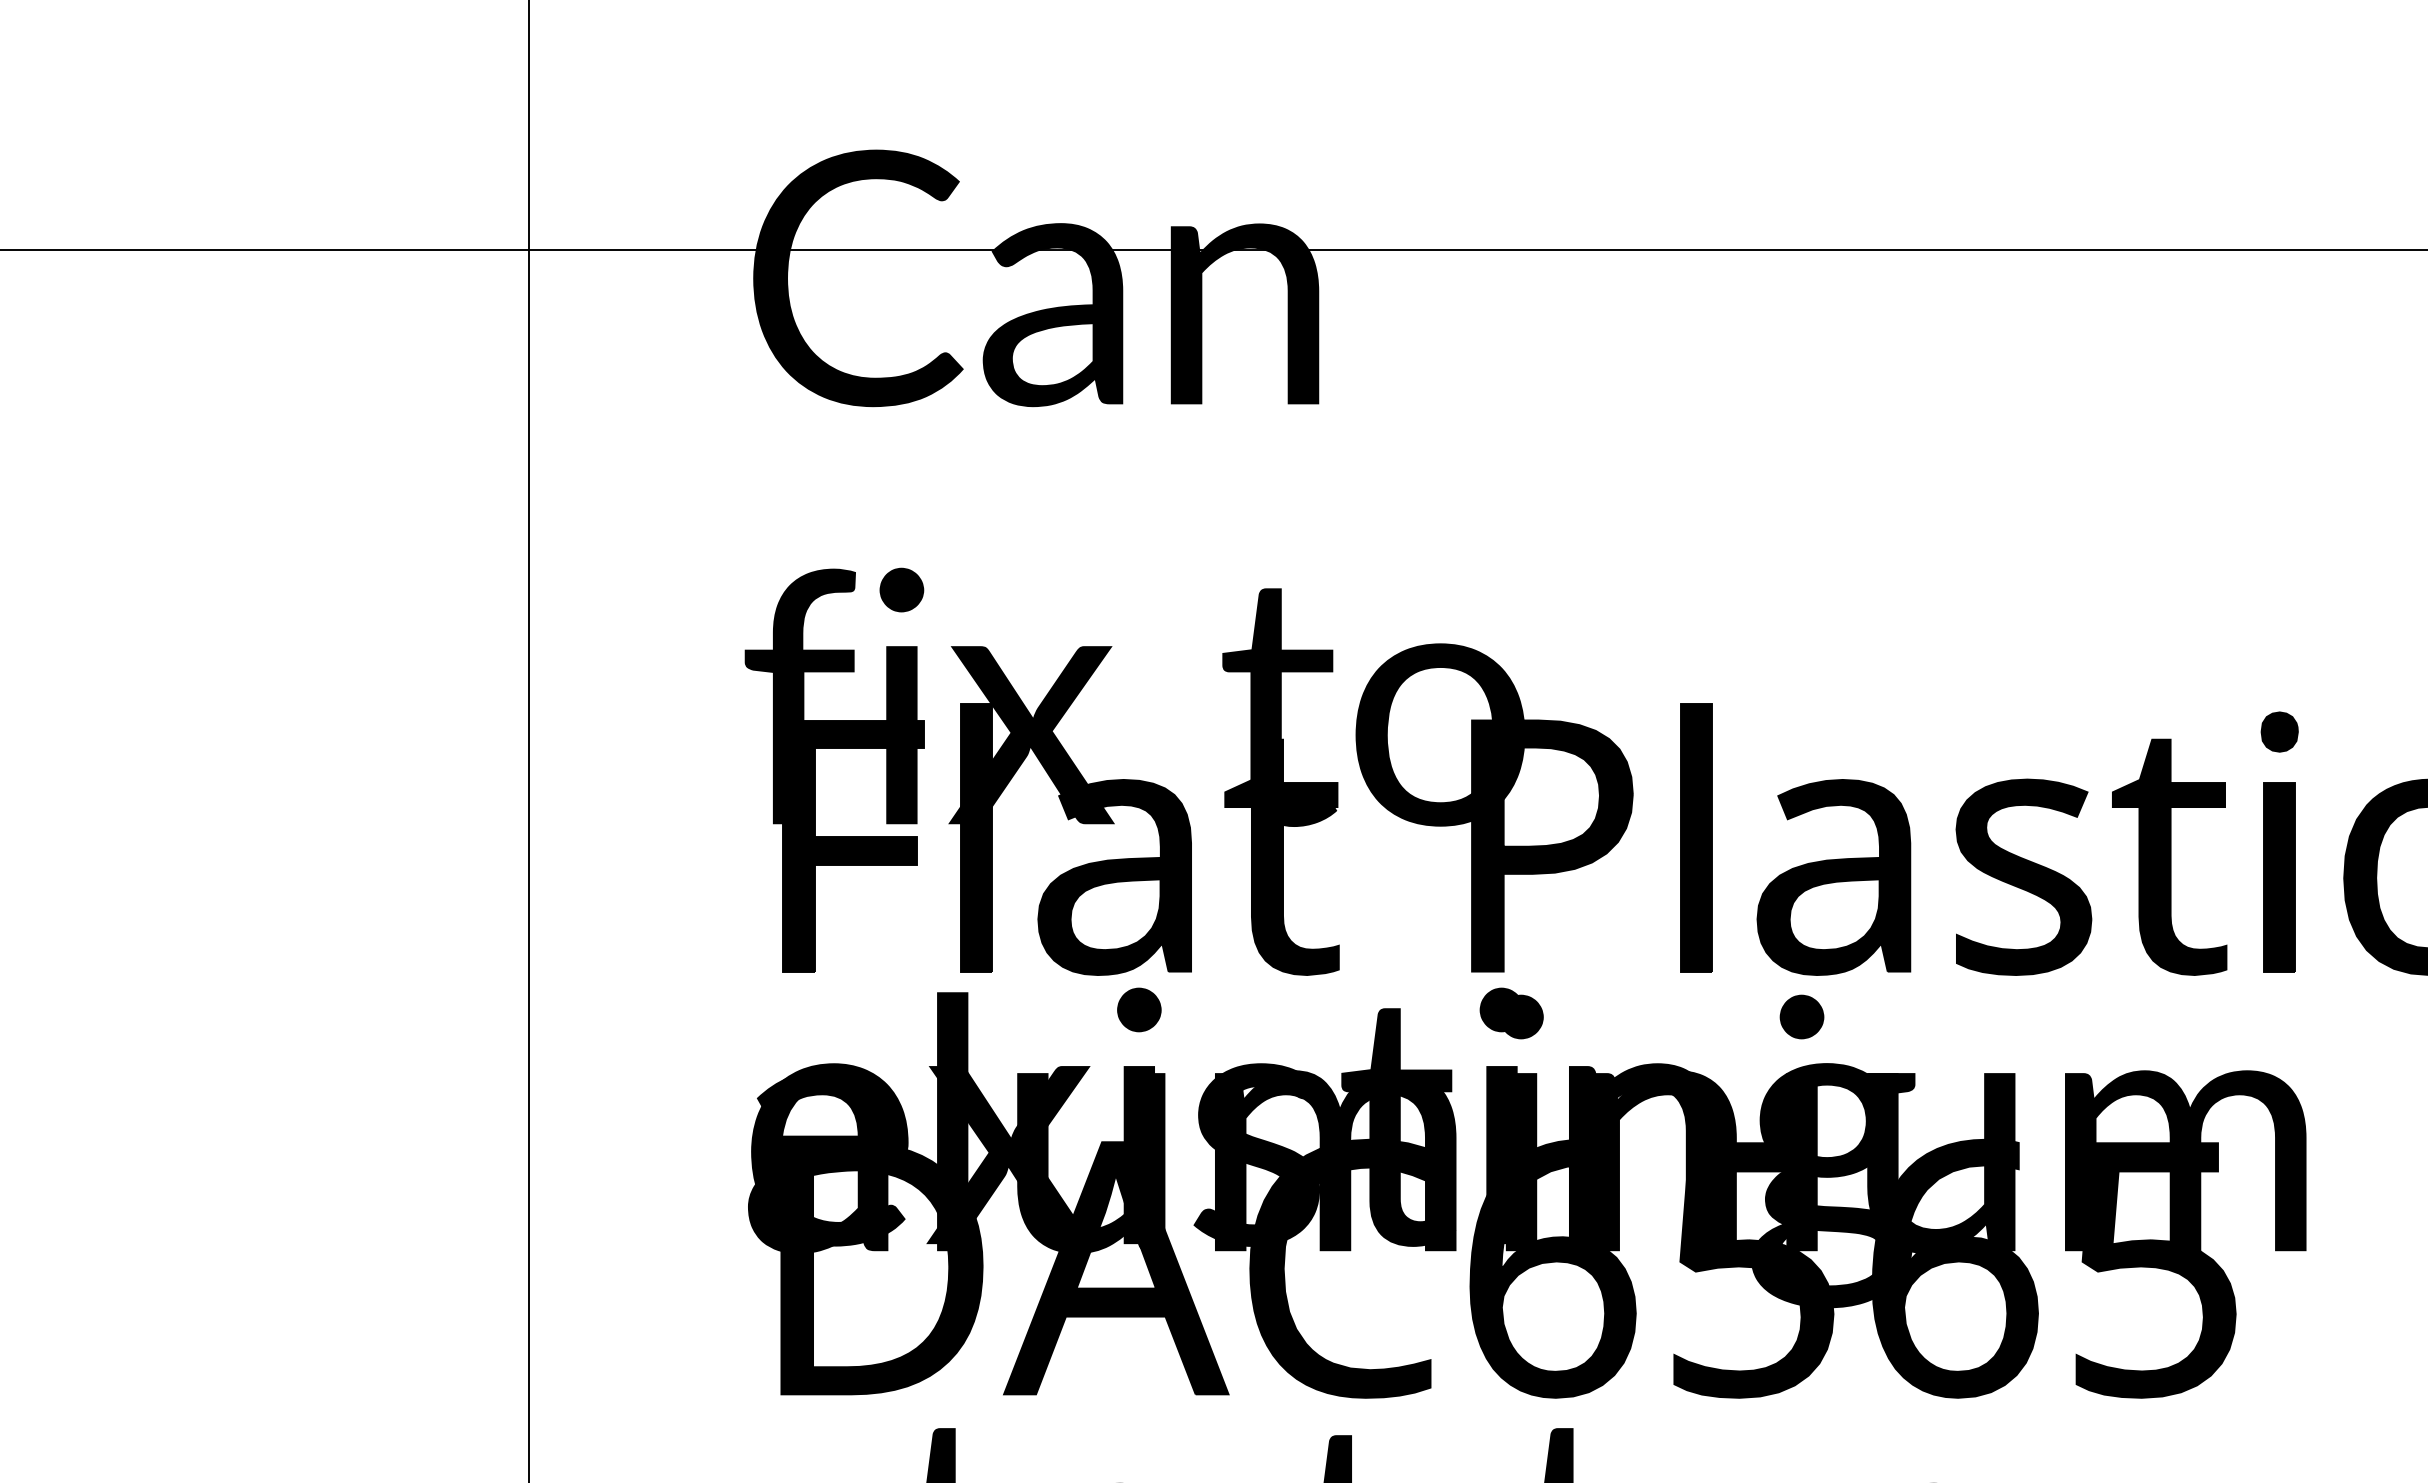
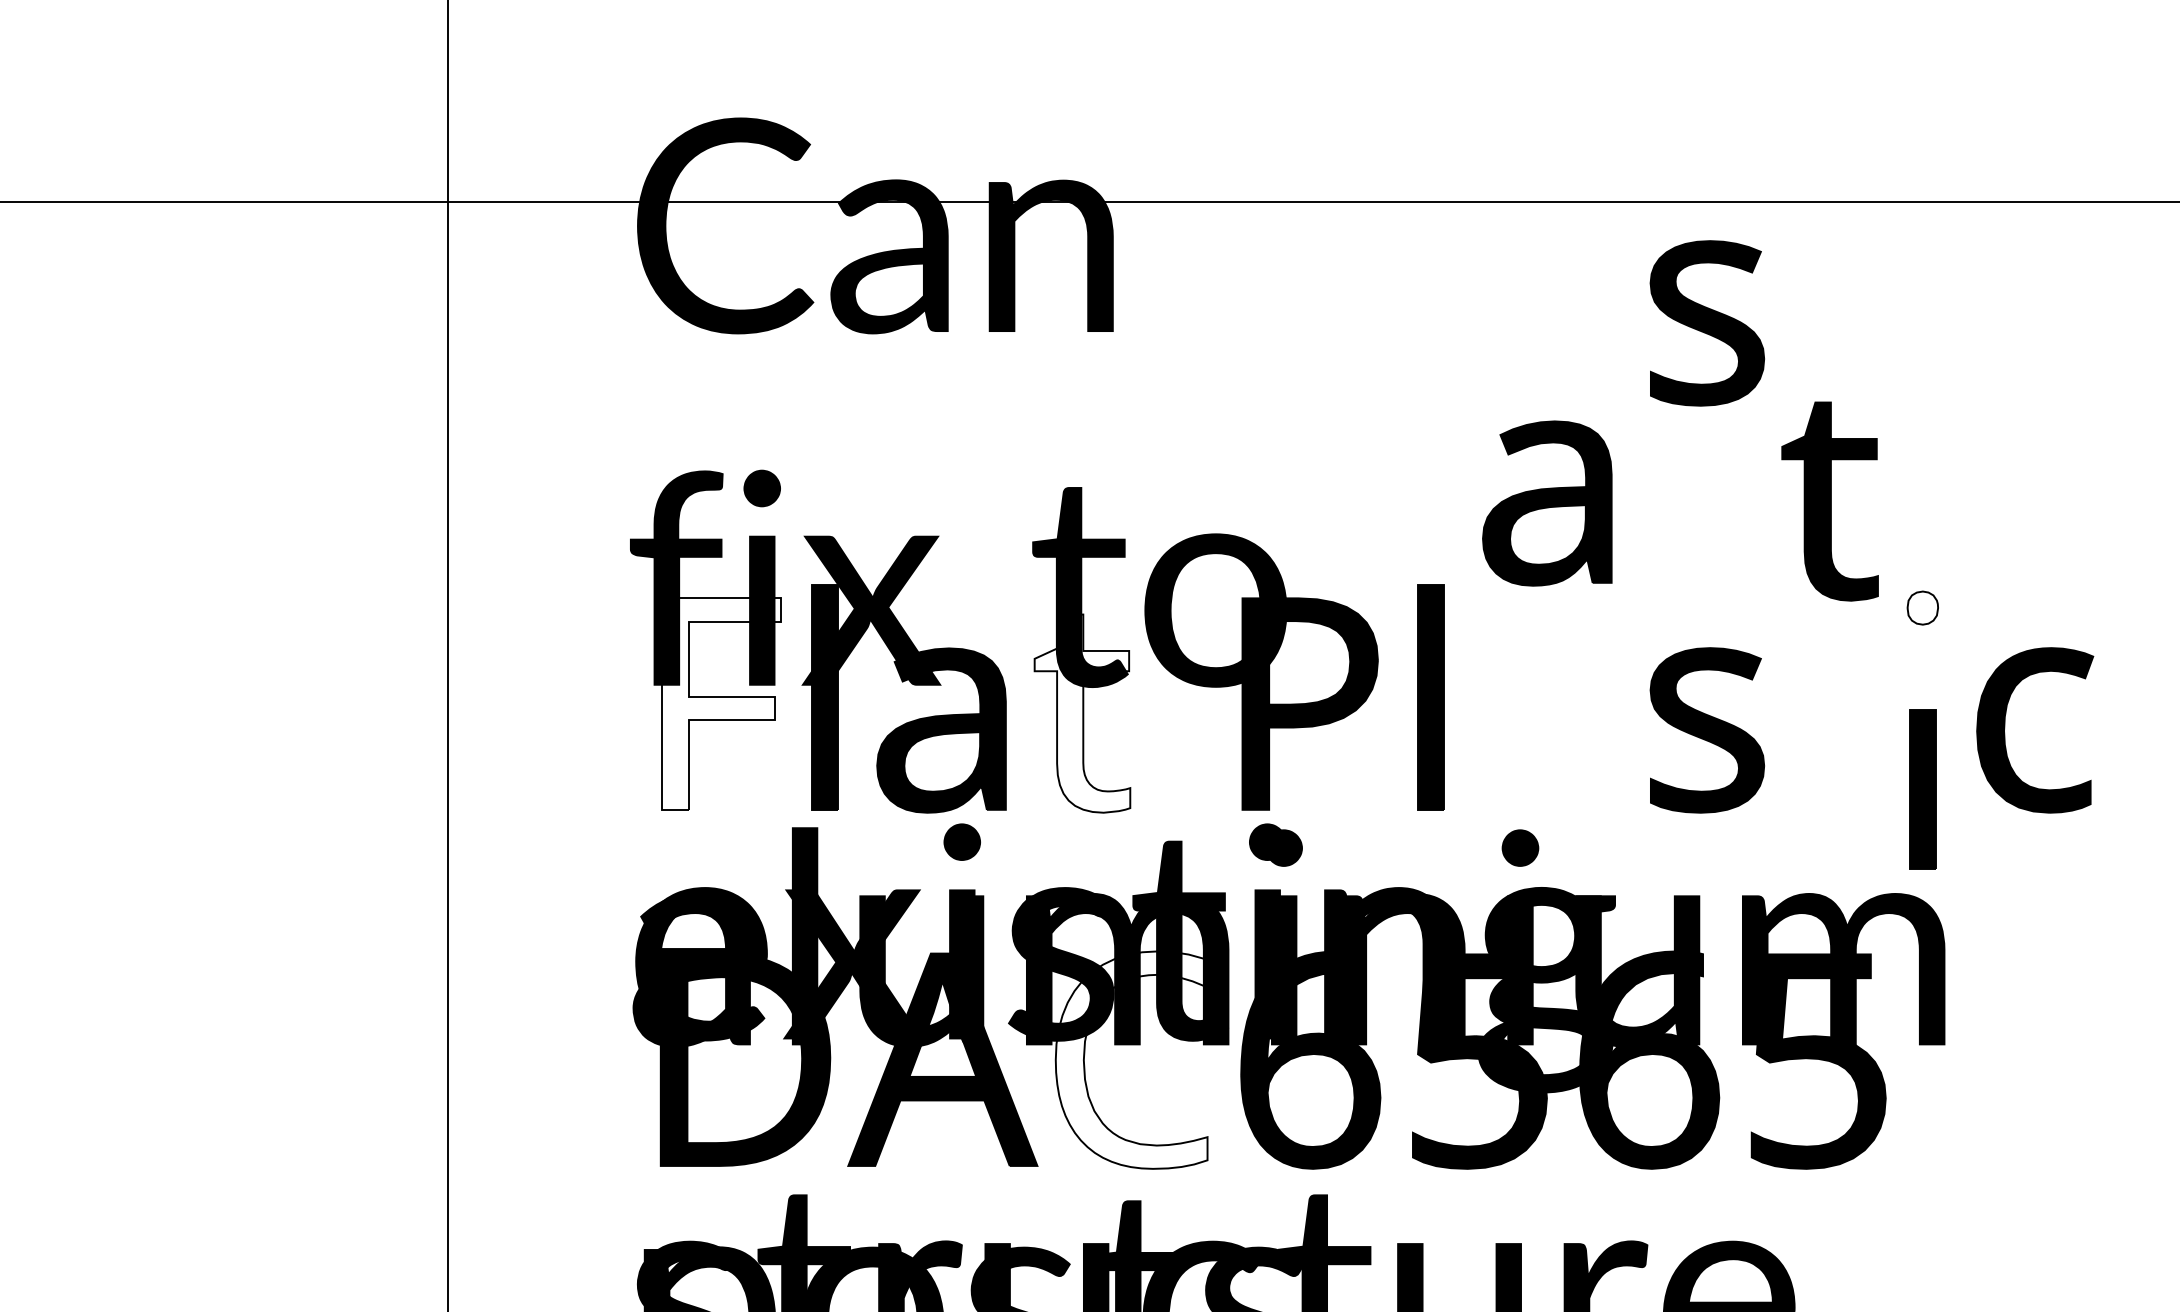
part: (2022, 394) -> (1706, 323), added
fill: (2279, 731) -> (1922, 607), removed
fill: (853, 845) -> (721, 703), removed
fill: (1282, 857) -> (1082, 713), removed
part: (2168, 857) -> (1829, 501), moved
part: (1834, 877) -> (1547, 503), moved
part: (2279, 877) -> (1922, 789), moved
fill: (1344, 1267) -> (1135, 1059), removed

